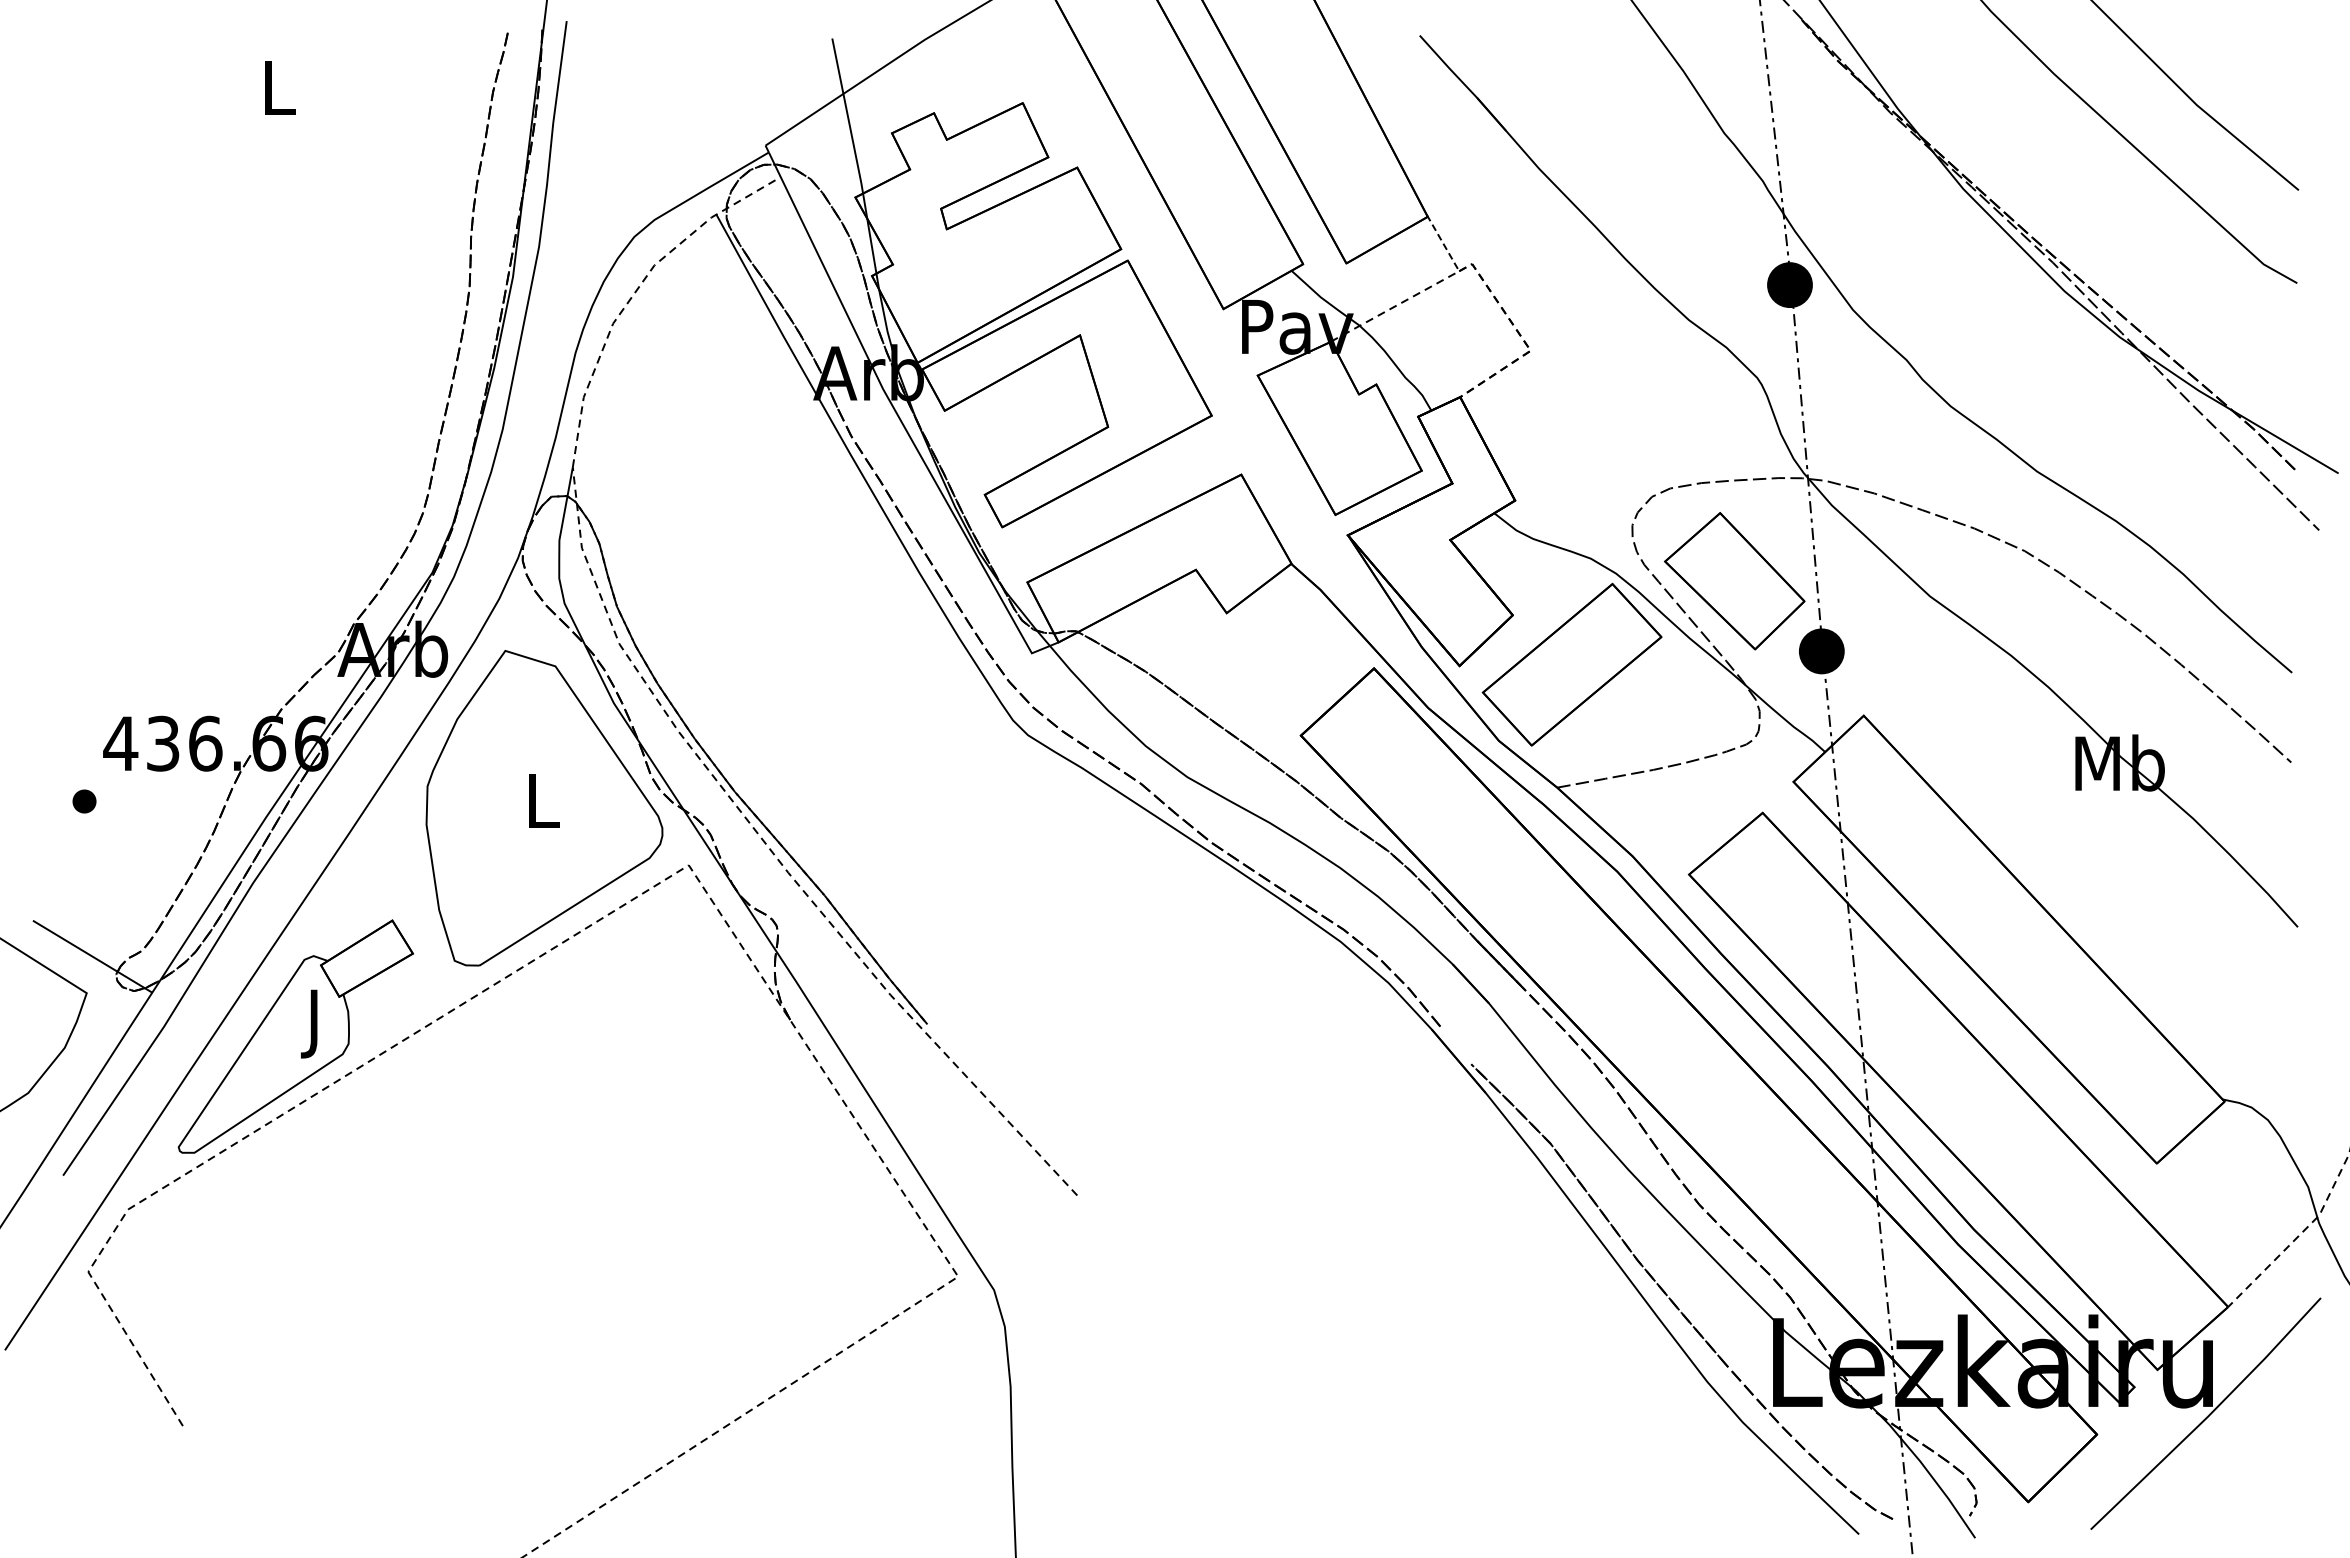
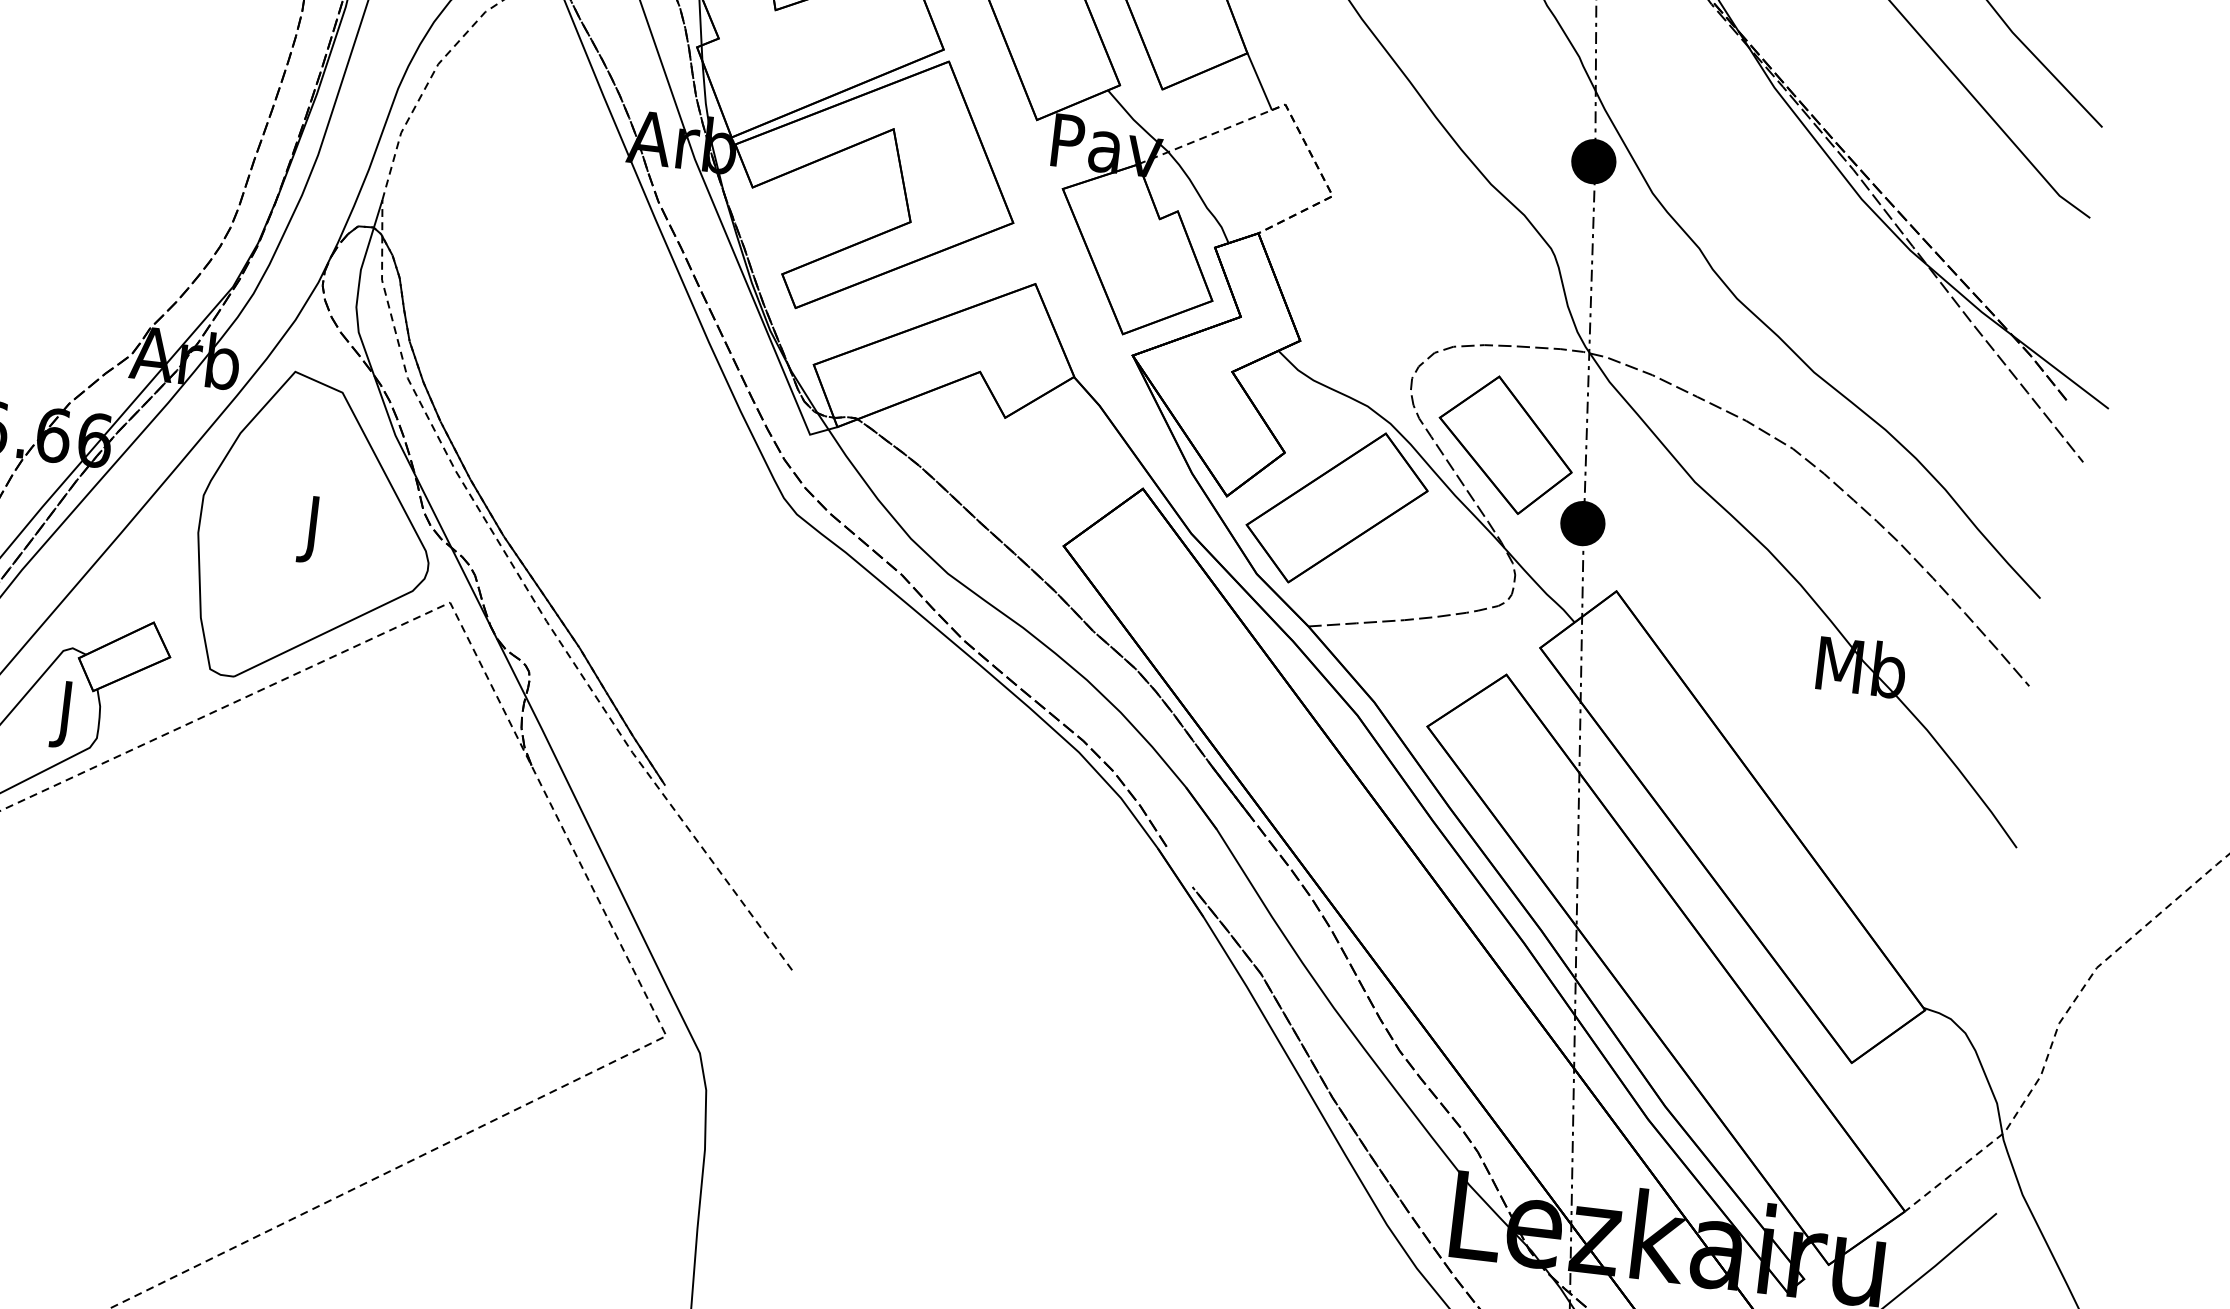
line: (1443, 243) -> (1259, 81), dashed -> solid
text: (543, 808) -> (314, 530), L -> J

